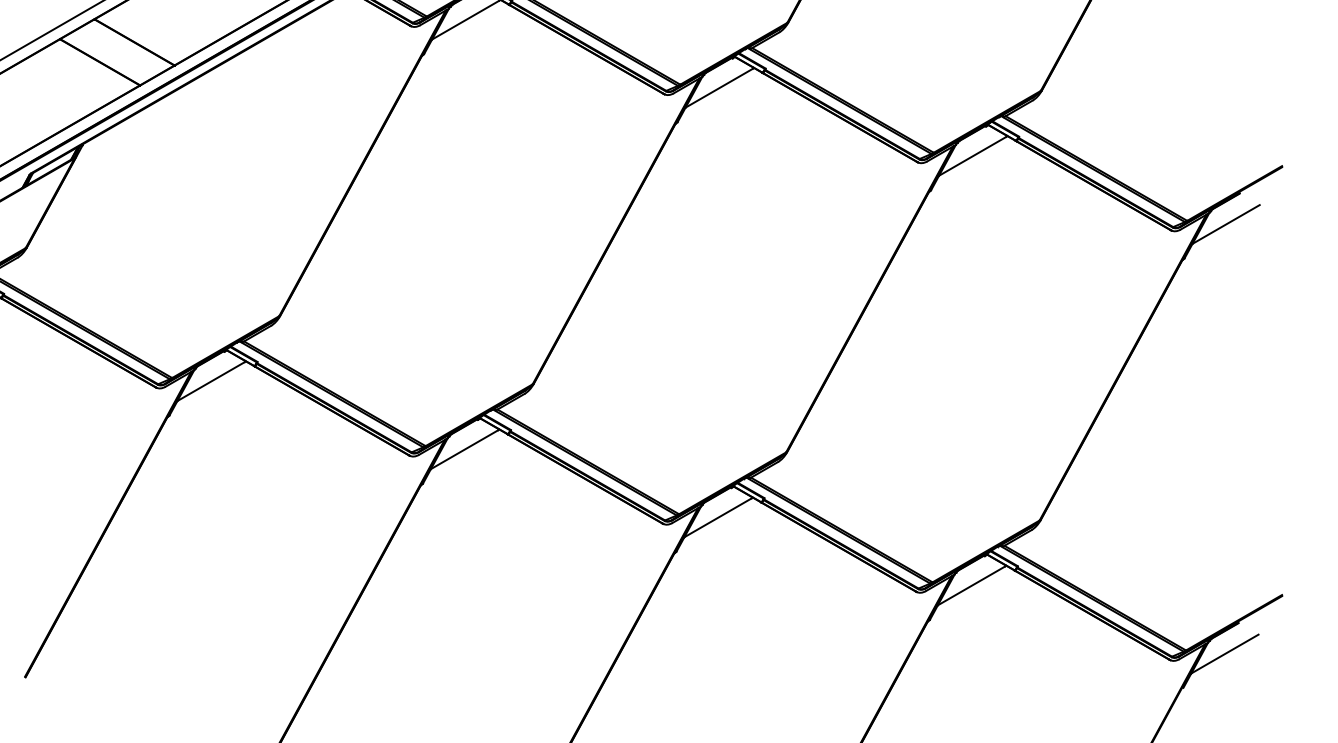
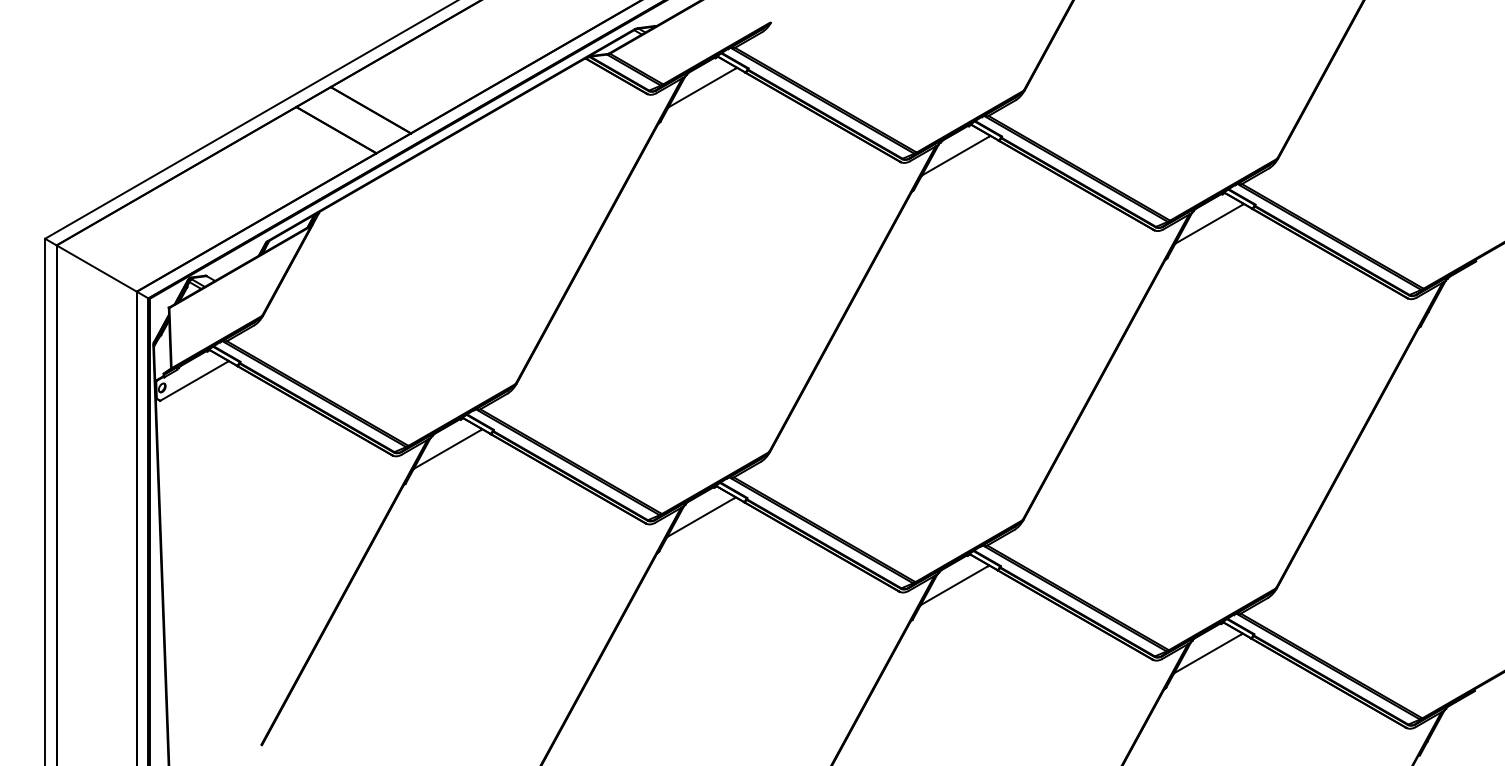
line: (1226, 223) -> (1462, 291), removed
line: (1224, 653) -> (1460, 721), removed

